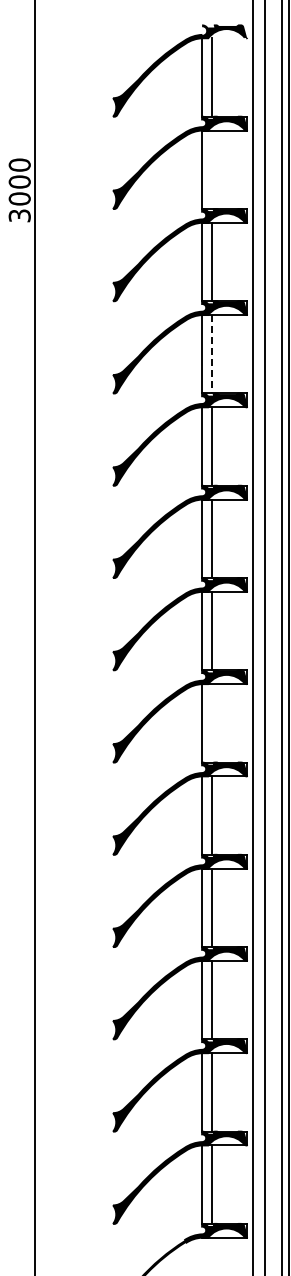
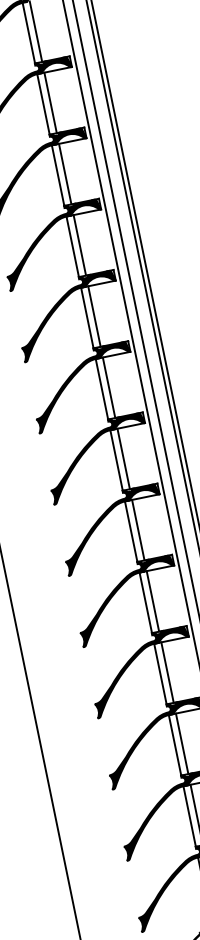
line: (211, 169) -> (50, 102), added
line: (211, 354) -> (79, 245), dashed -> solid
line: (211, 723) -> (138, 530), added

